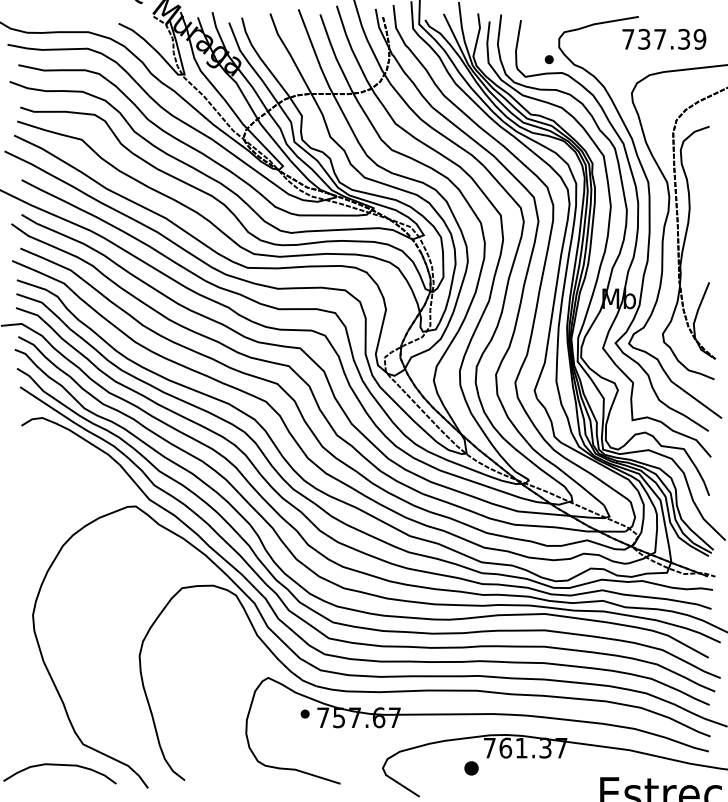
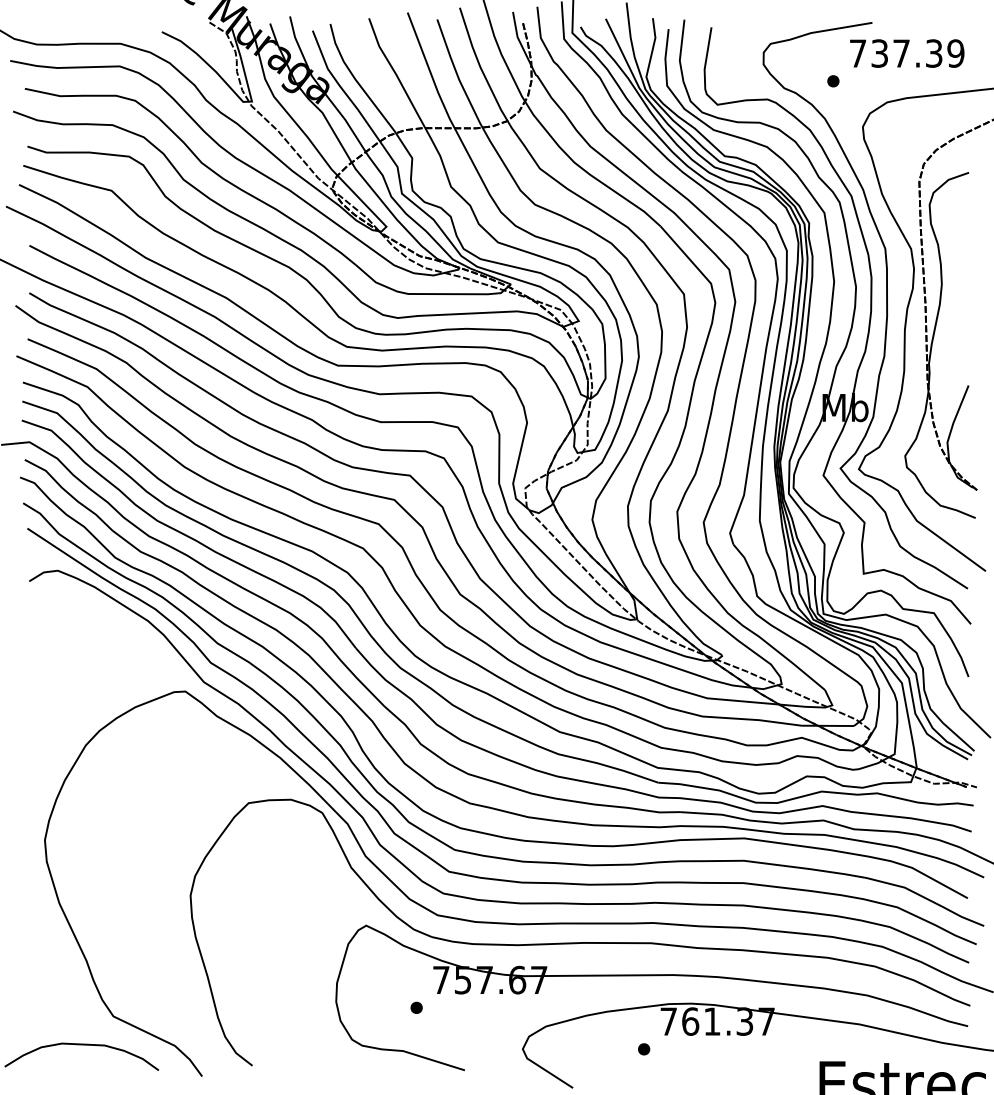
part: (548, 59) -> (832, 81), moved
part: (304, 713) -> (415, 1007), moved
part: (471, 768) -> (643, 1049), size x0.62

